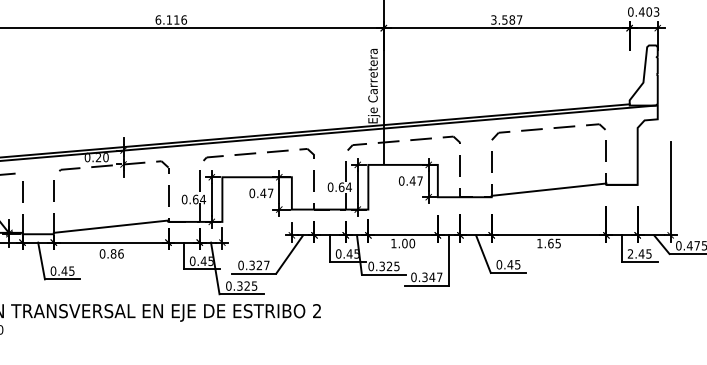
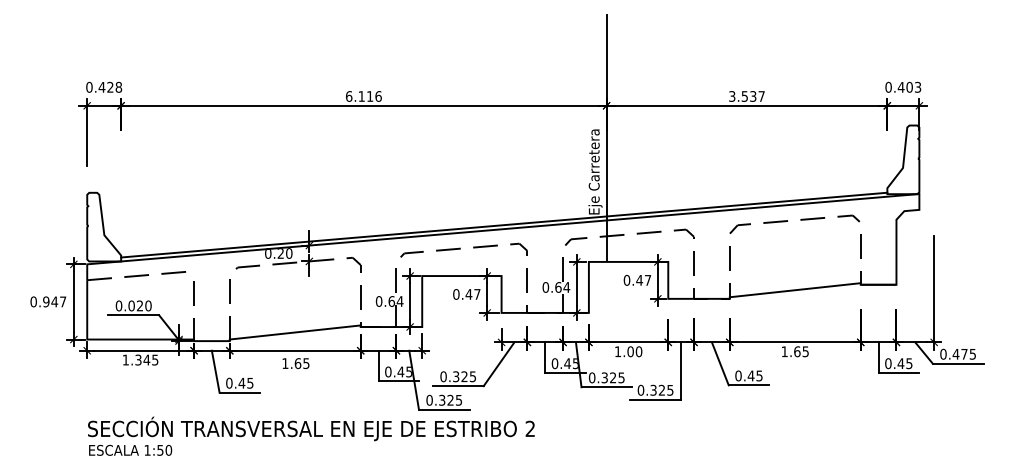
text: (512, 20) -> (753, 96), 3.587 -> 3.537
text: (111, 253) -> (295, 363), 0.86 -> 1.65
text: (630, 253) -> (888, 363), 2.45 -> 0.45
text: (266, 265) -> (472, 376), 0.327 -> 0.325
text: (435, 276) -> (665, 389), 0.347 -> 0.325

